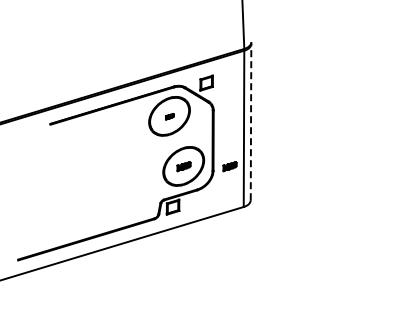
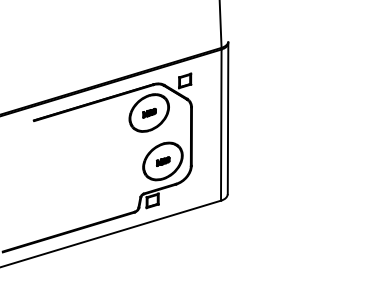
part: (169, 116) -> (149, 113), size x1.67
line: (251, 121) -> (228, 118), dashed -> solid
part: (229, 166) -> (207, 161), removed

